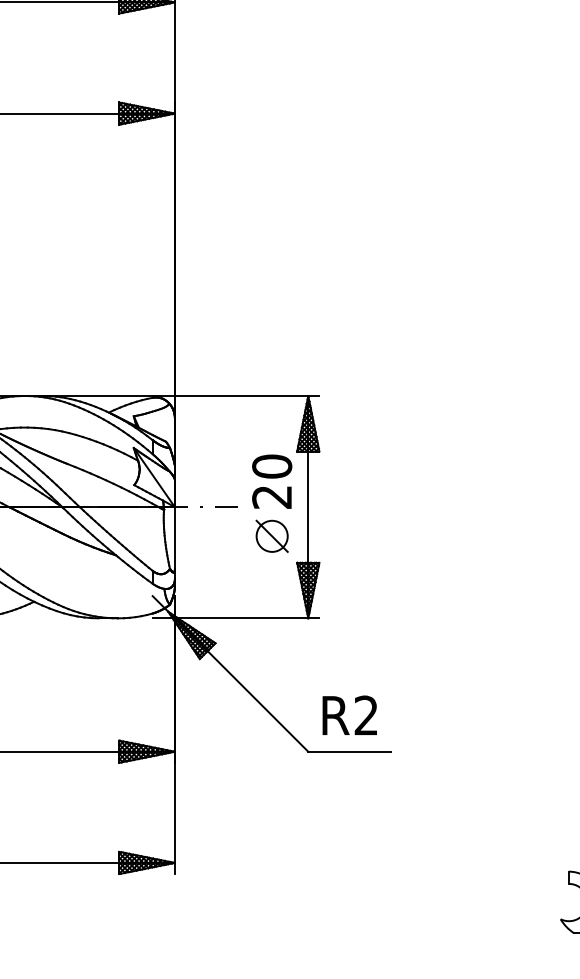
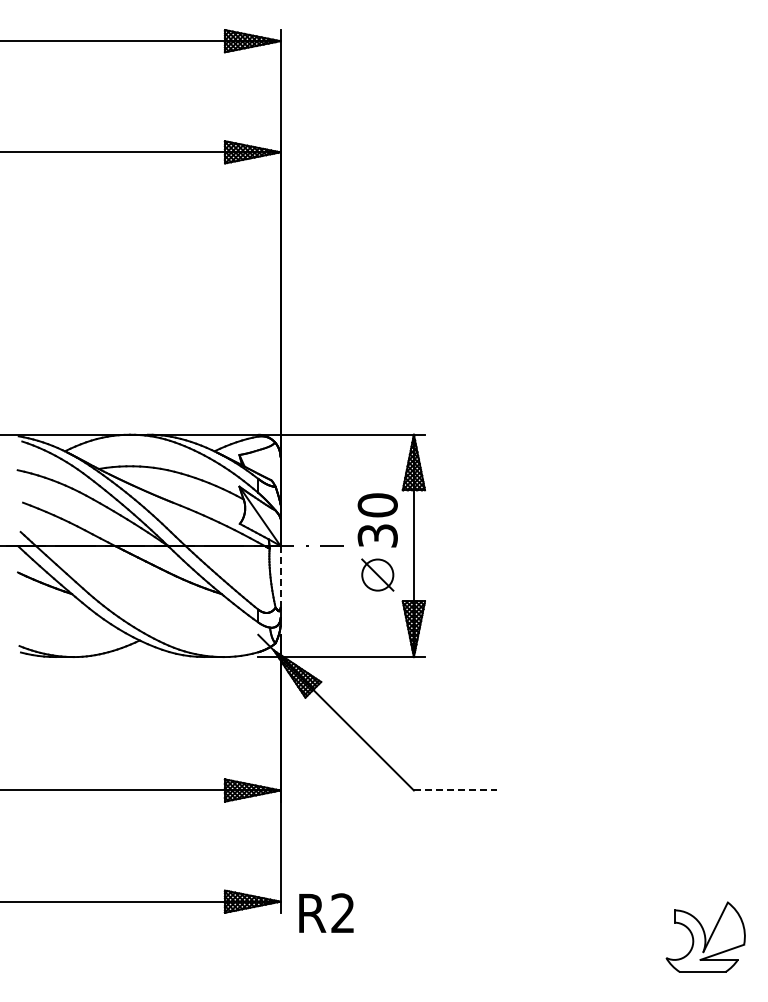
text: (271, 496) -> (377, 535), 20 -> 30
line: (174, 537) -> (280, 576), solid -> dashed
text: (349, 714) -> (326, 912), moved
line: (349, 751) -> (455, 790), solid -> dashed

